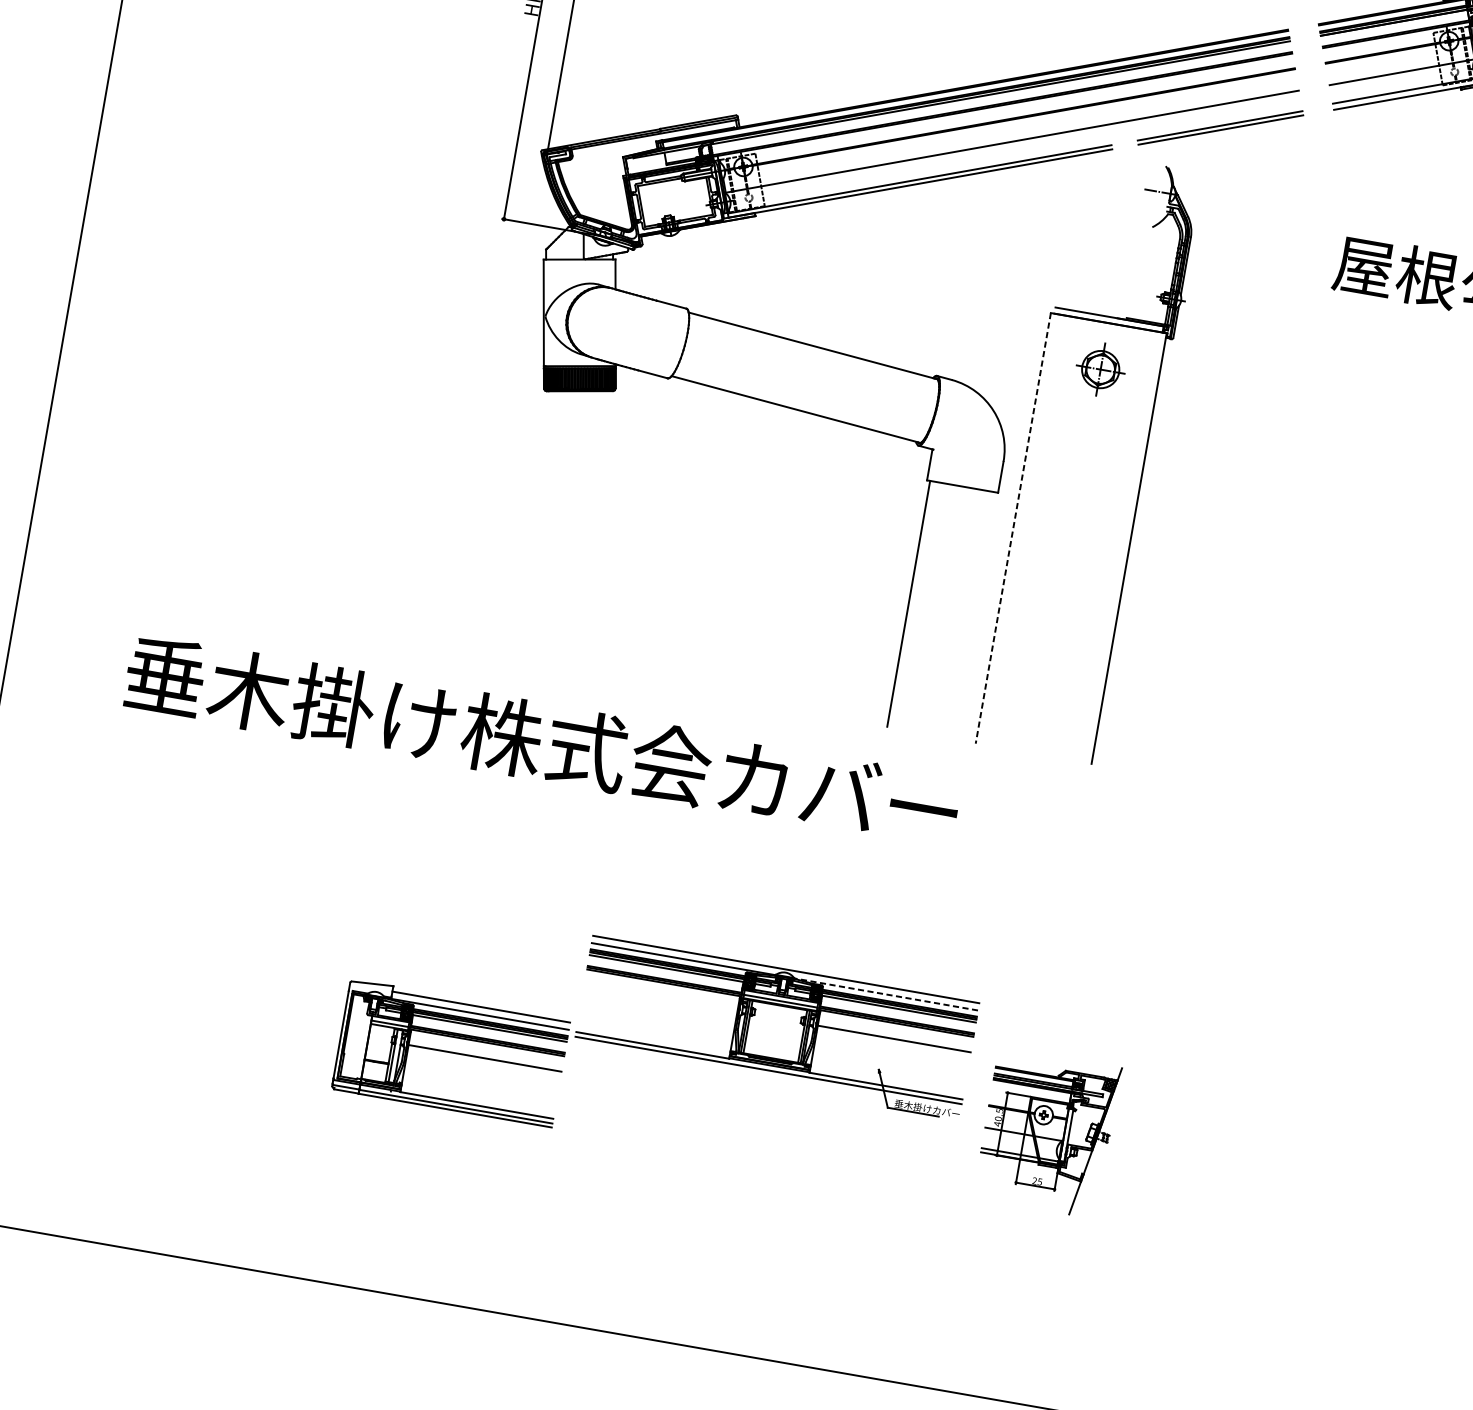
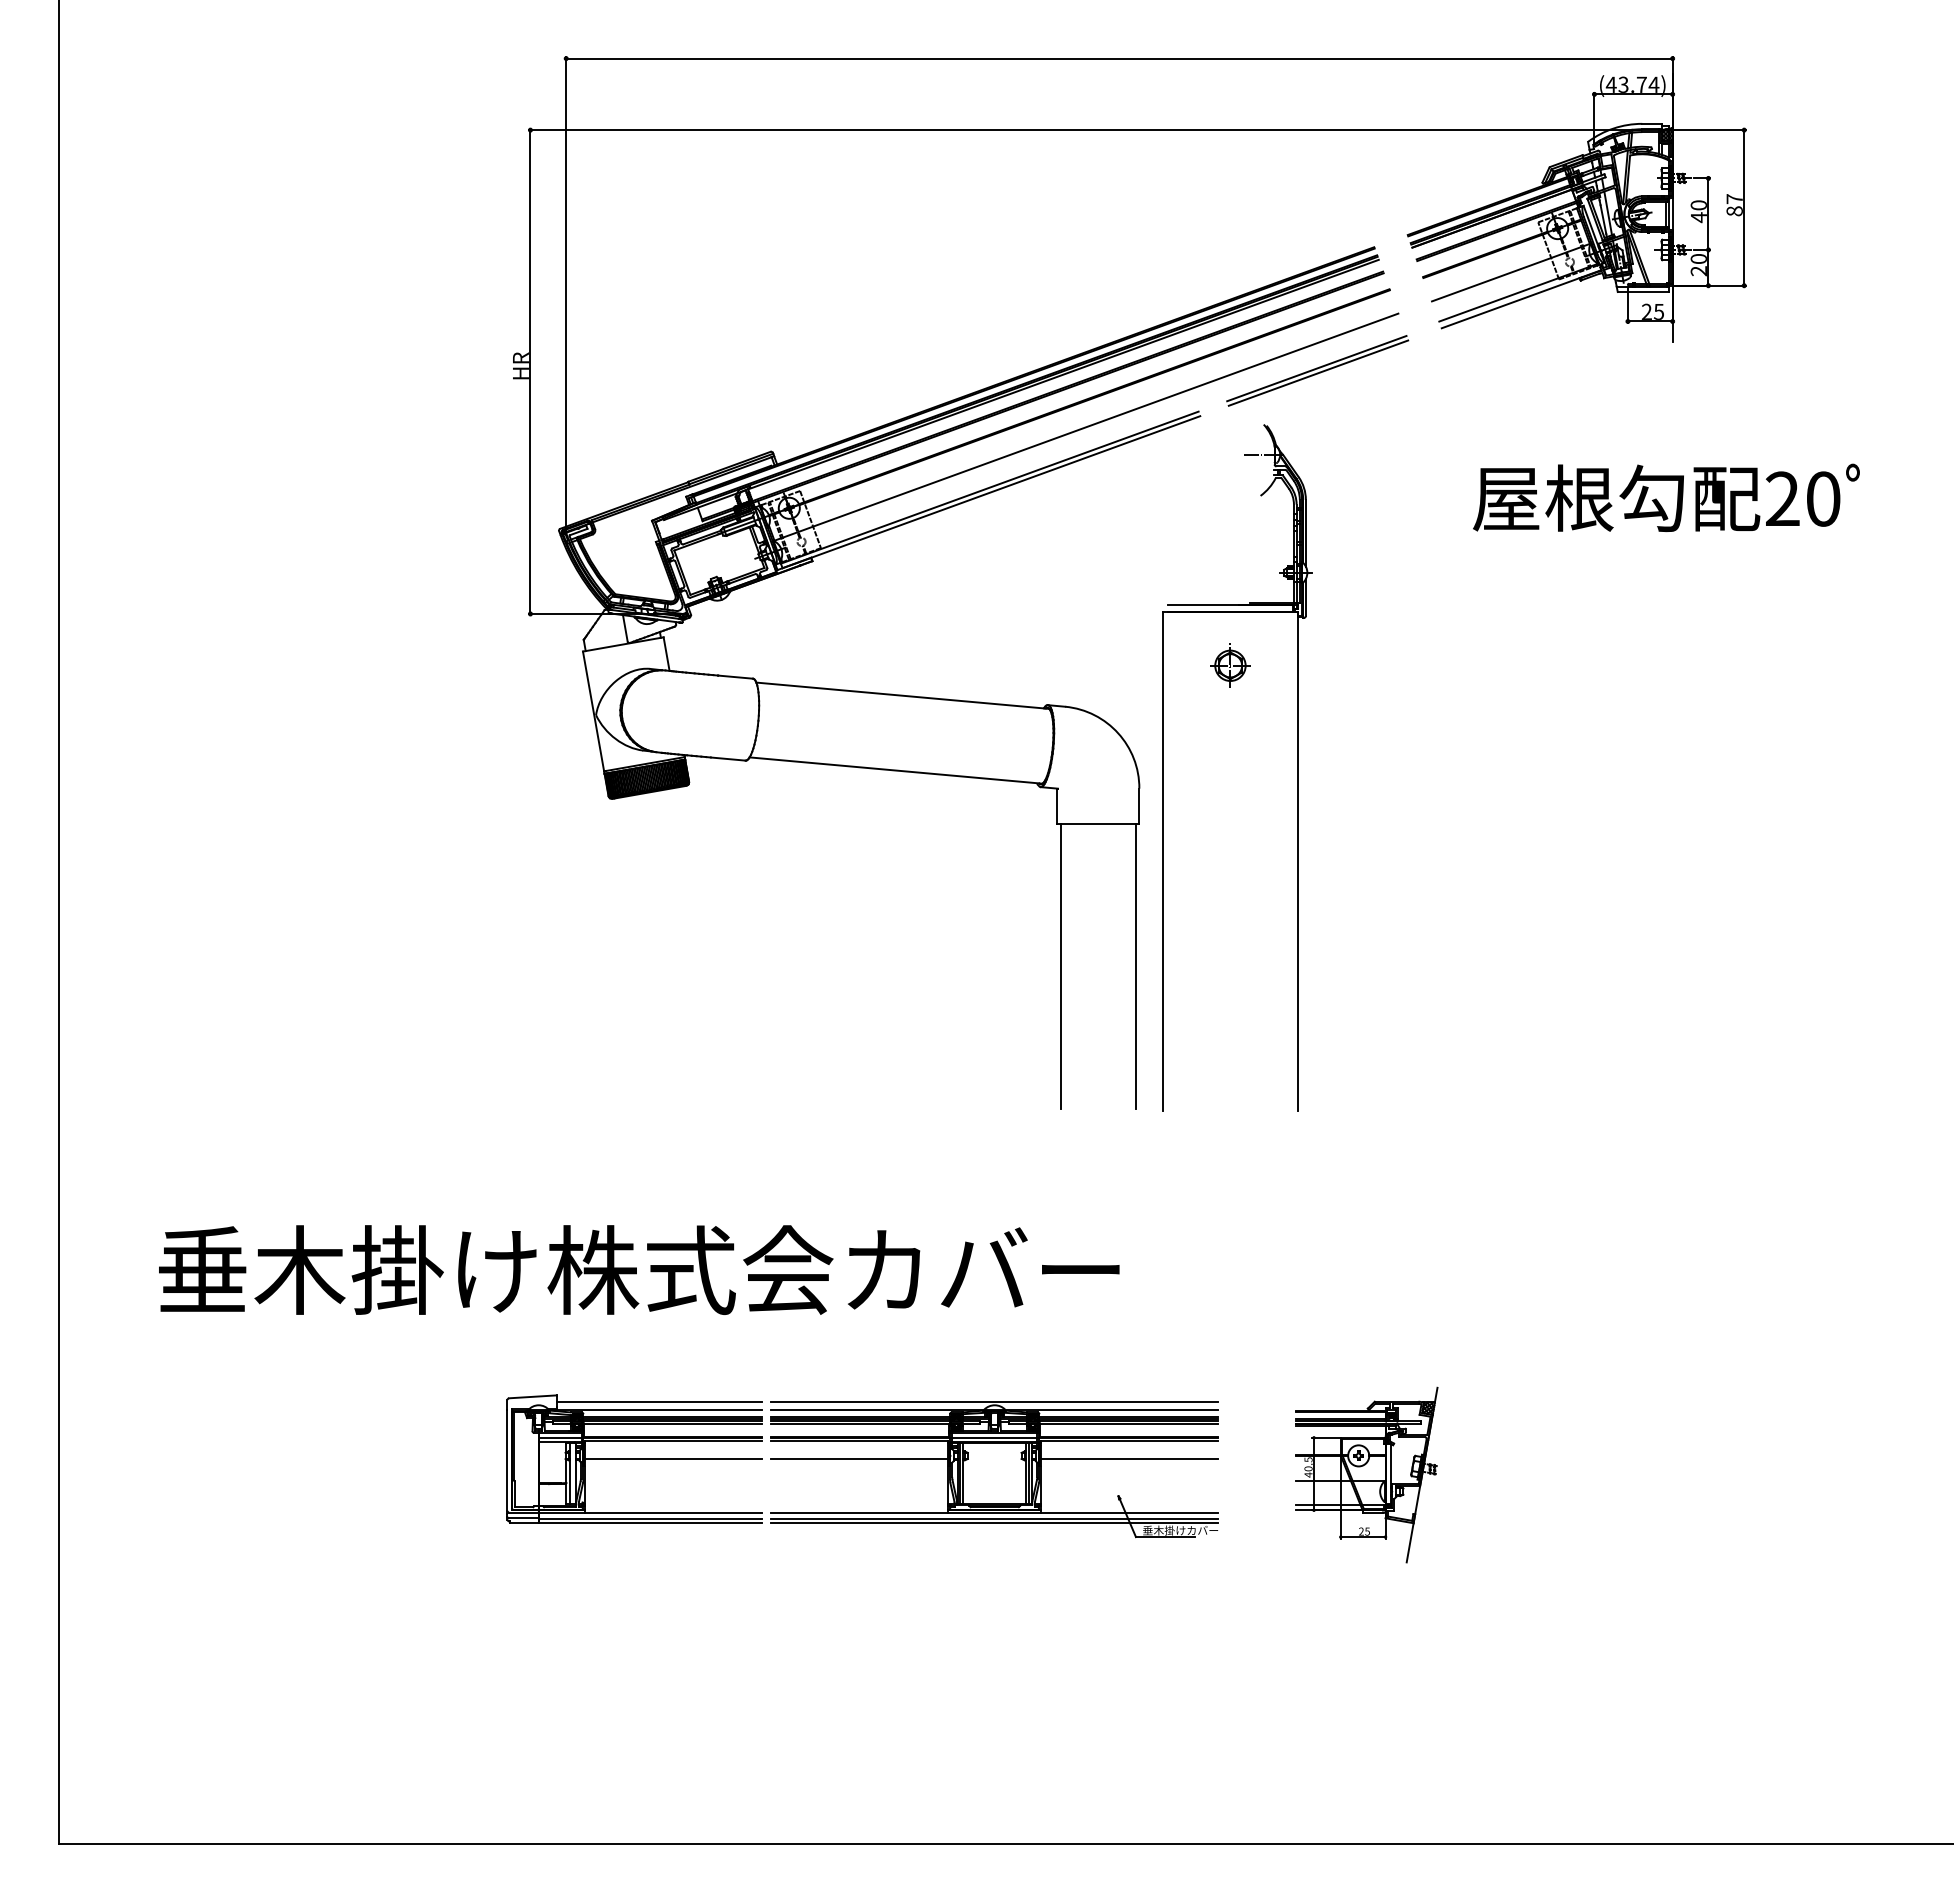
part: (1100, 369) -> (1230, 665), size x0.71
line: (1013, 528) -> (1163, 861), dashed -> solid
line: (973, 614) -> (1135, 966), added
text: (542, 741) -> (639, 1269), moved
line: (885, 994) -> (1111, 1410), dashed -> solid
line: (660, 998) -> (859, 1458), added
part: (451, 1052) -> (634, 1458), moved
line: (767, 1074) -> (994, 1523), added
part: (1047, 1132) -> (1366, 1474), moved

